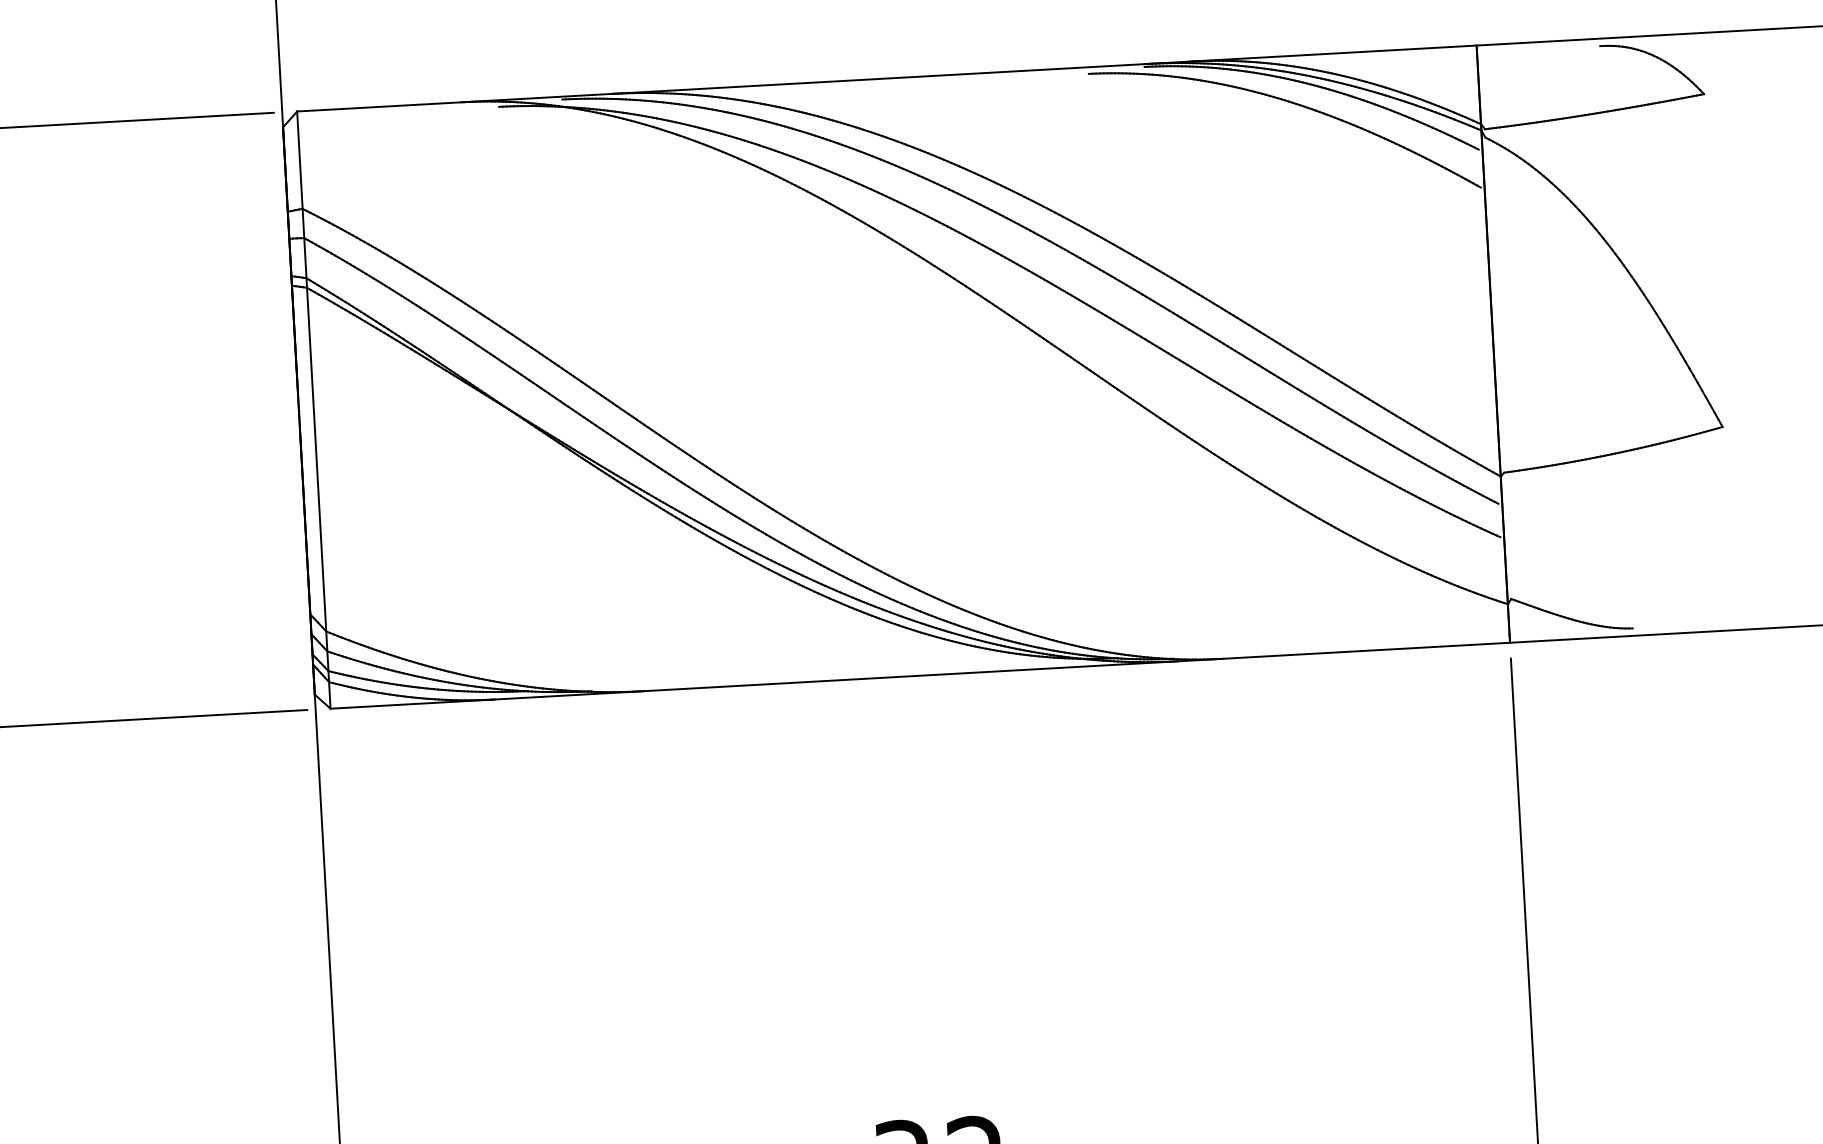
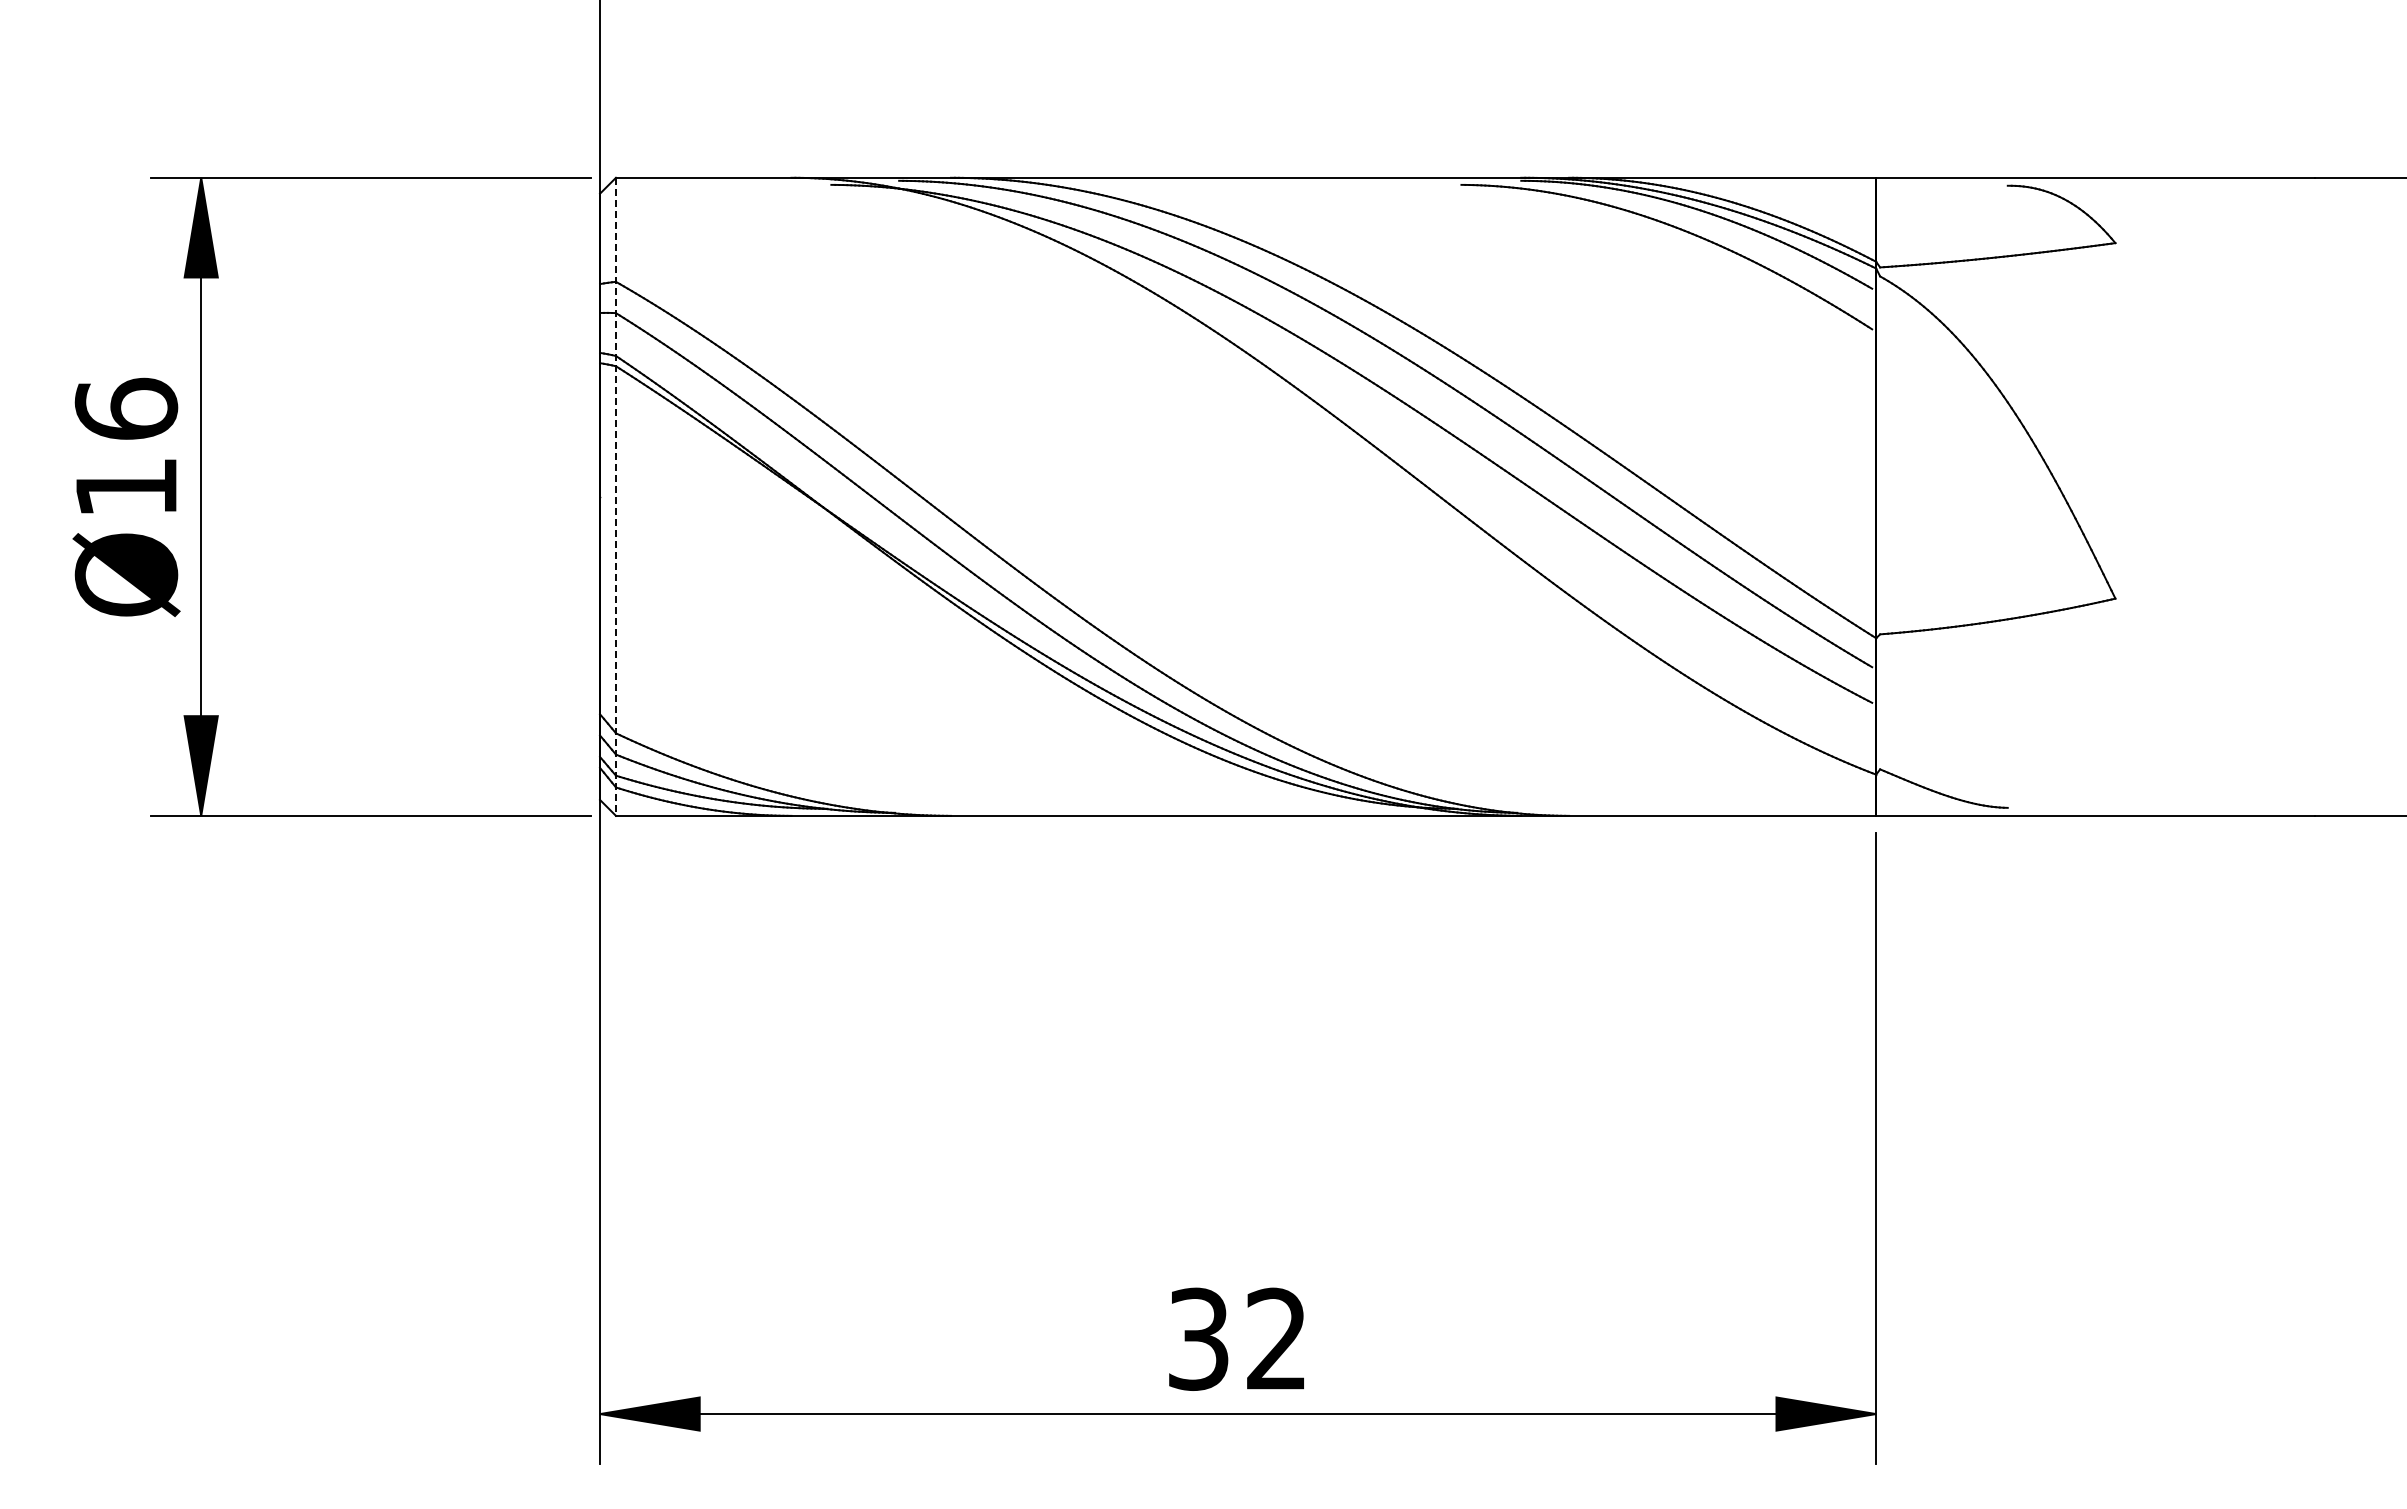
line: (313, 410) -> (615, 497), solid -> dashed

